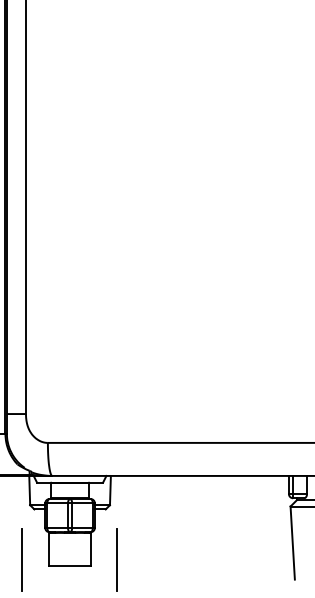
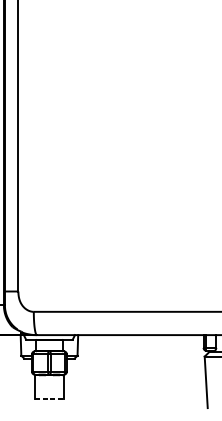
line: (21, 560) -> (15, 394), removed
line: (116, 560) -> (82, 394), removed
line: (70, 566) -> (49, 398), solid -> dashed

